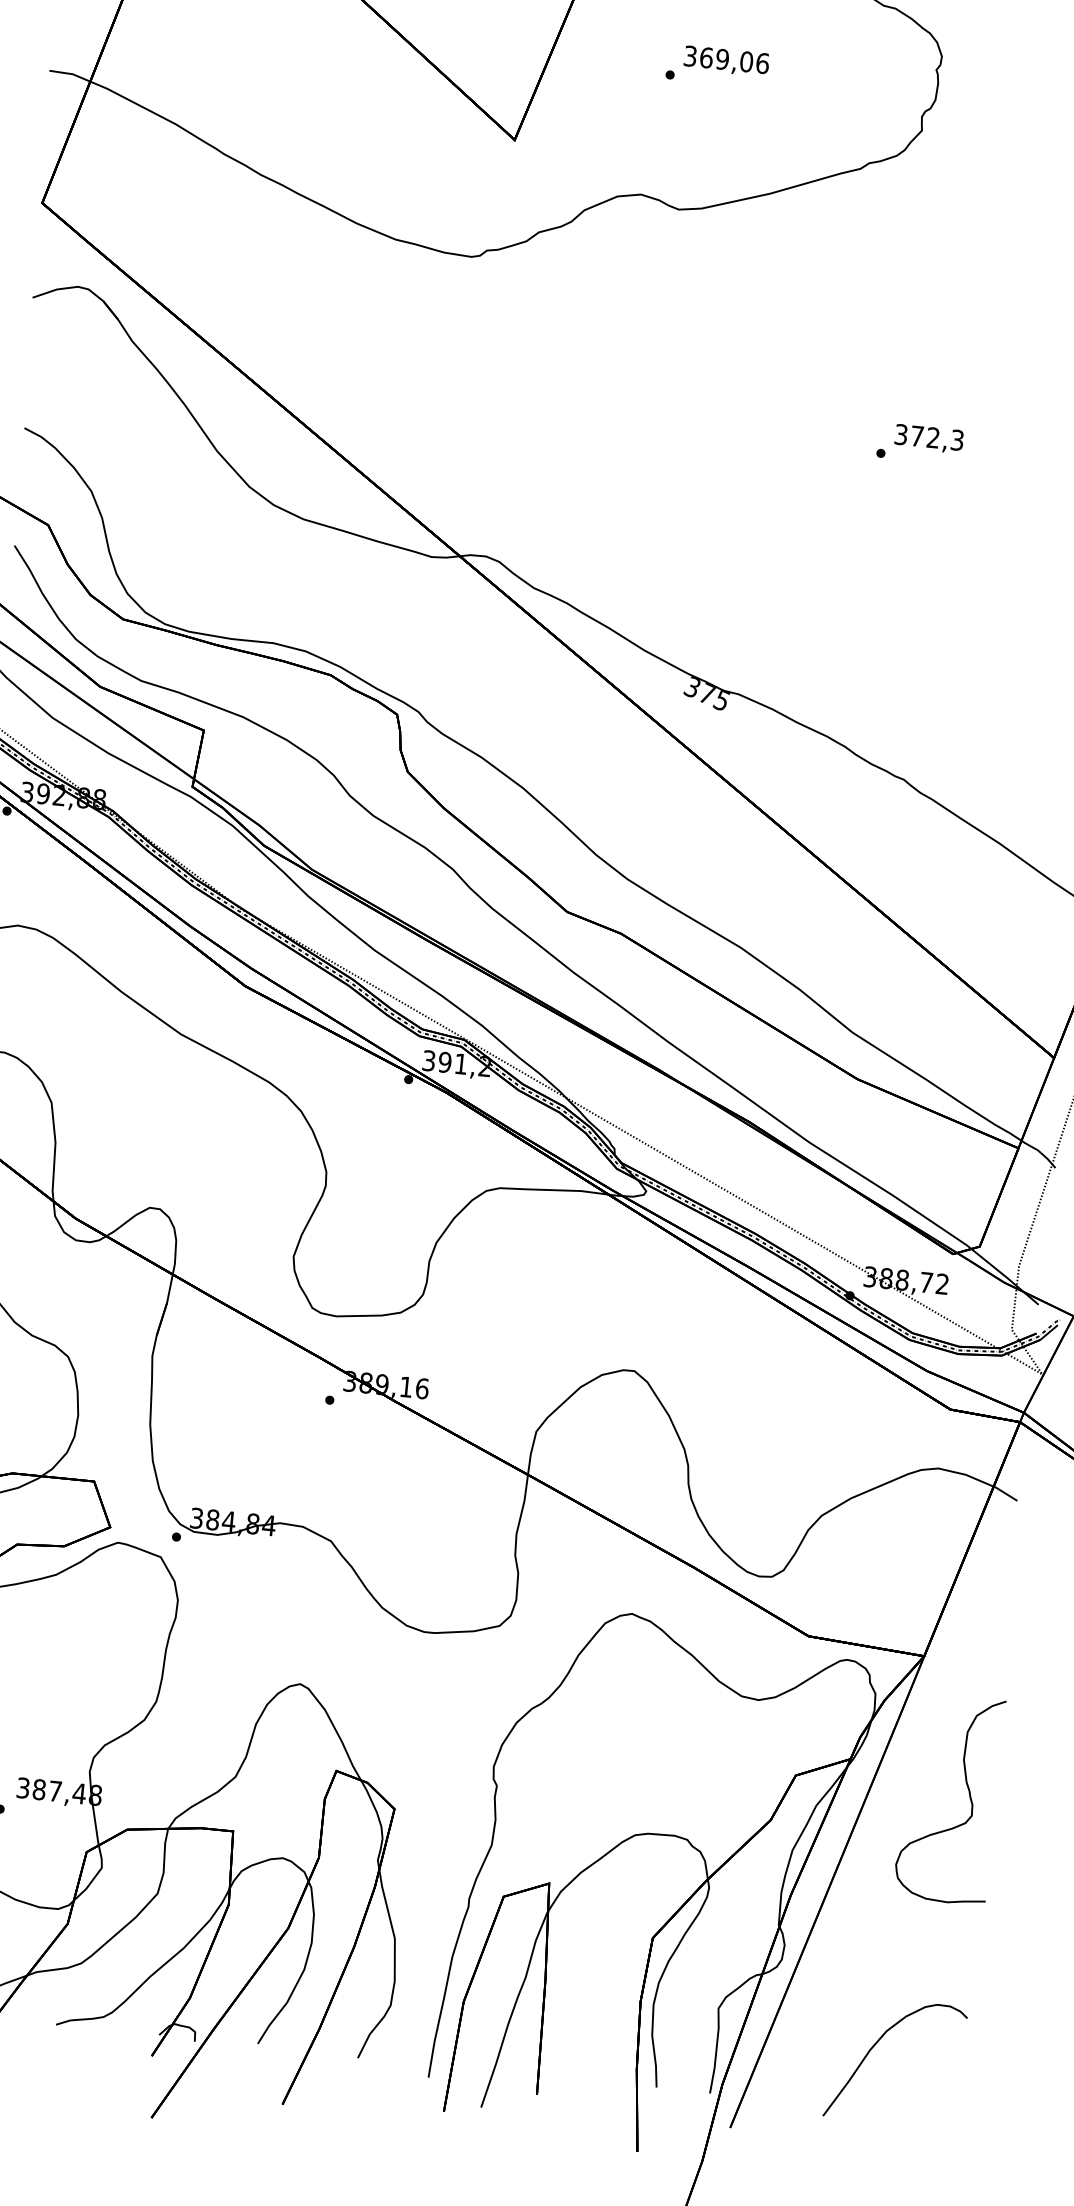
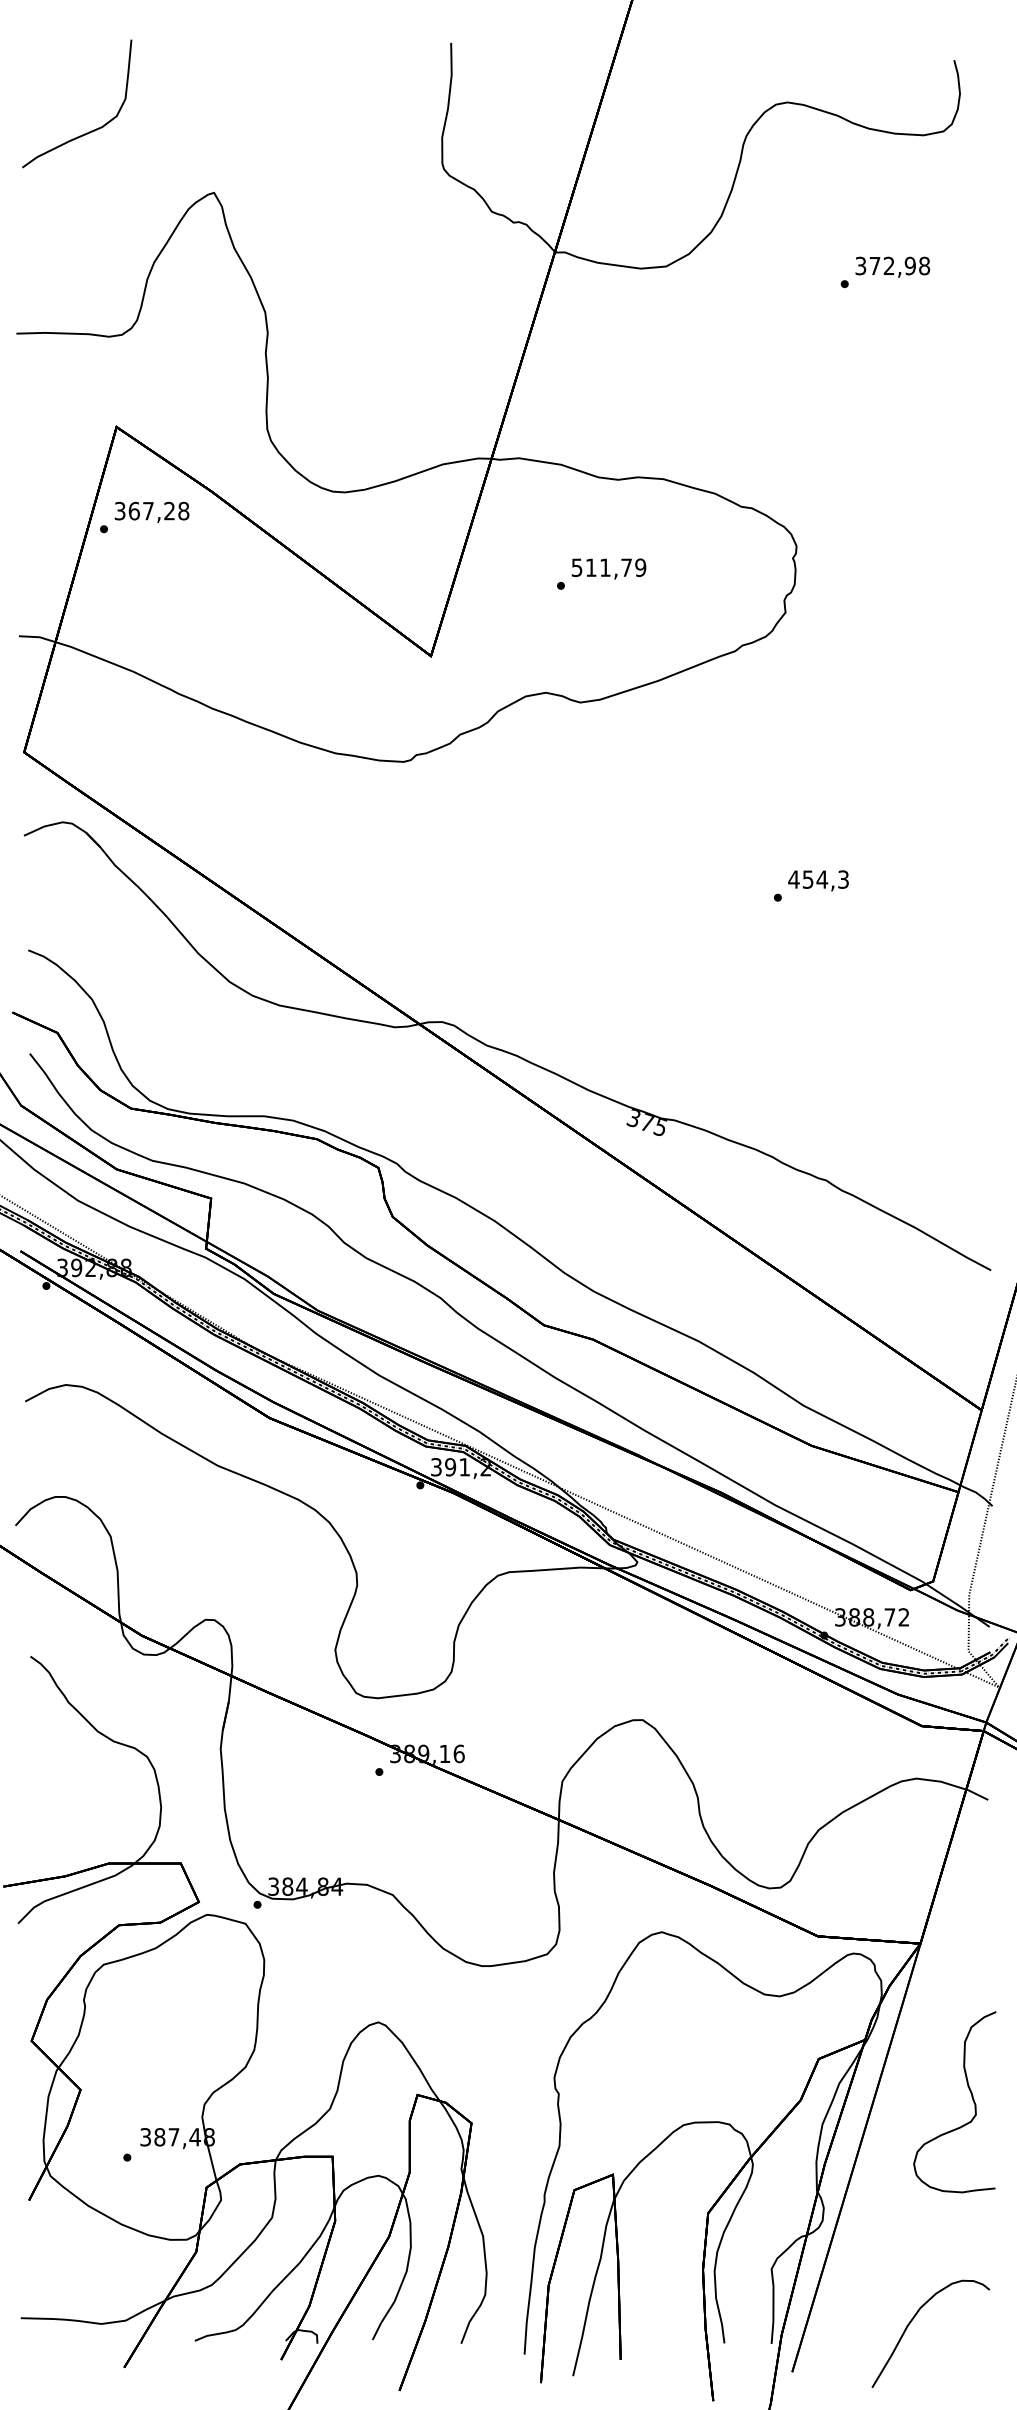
text: (727, 59) -> (609, 567), 369,06 -> 511,79
text: (917, 436) -> (808, 879), 372,3 -> 454,3
curve: (968, 1795) -> (971, 2097), moved
curve: (878, 2042) -> (914, 2318), moved

